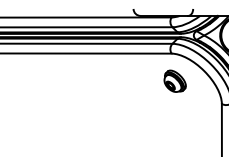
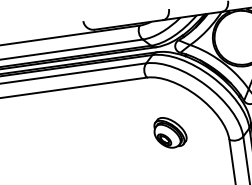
part: (174, 80) -> (169, 131), moved

